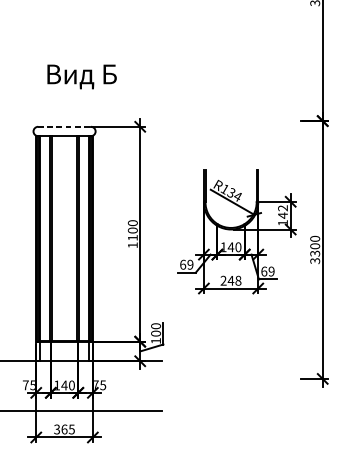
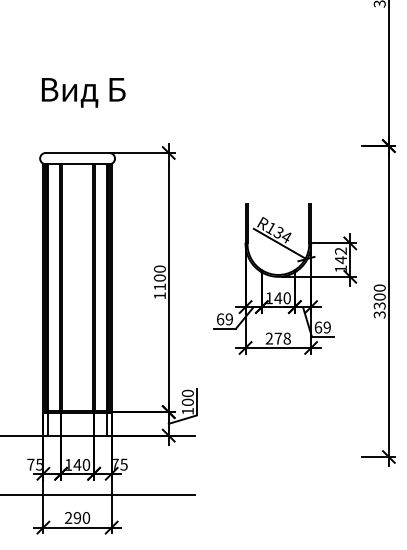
text: (81, 76) -> (83, 92), moved
line: (64, 126) -> (77, 152), dashed -> solid
text: (231, 280) -> (278, 338), 248 -> 278
text: (64, 429) -> (77, 517), 365 -> 290

